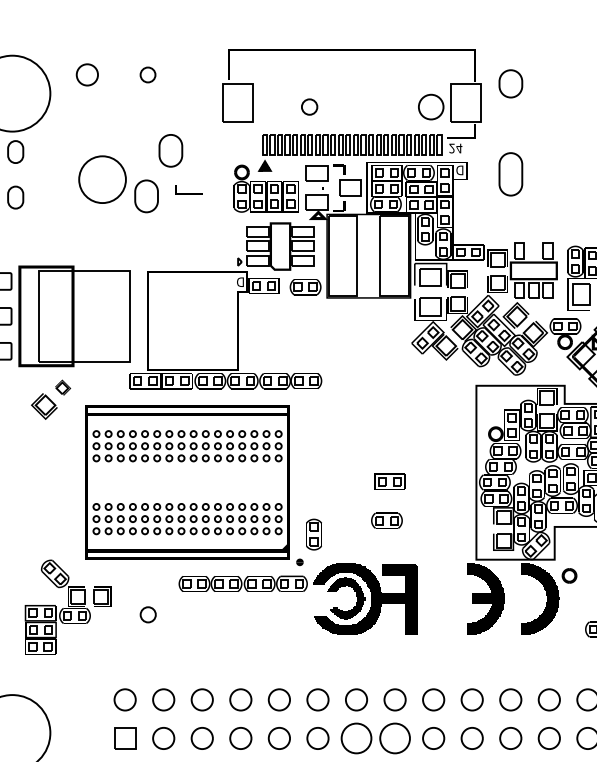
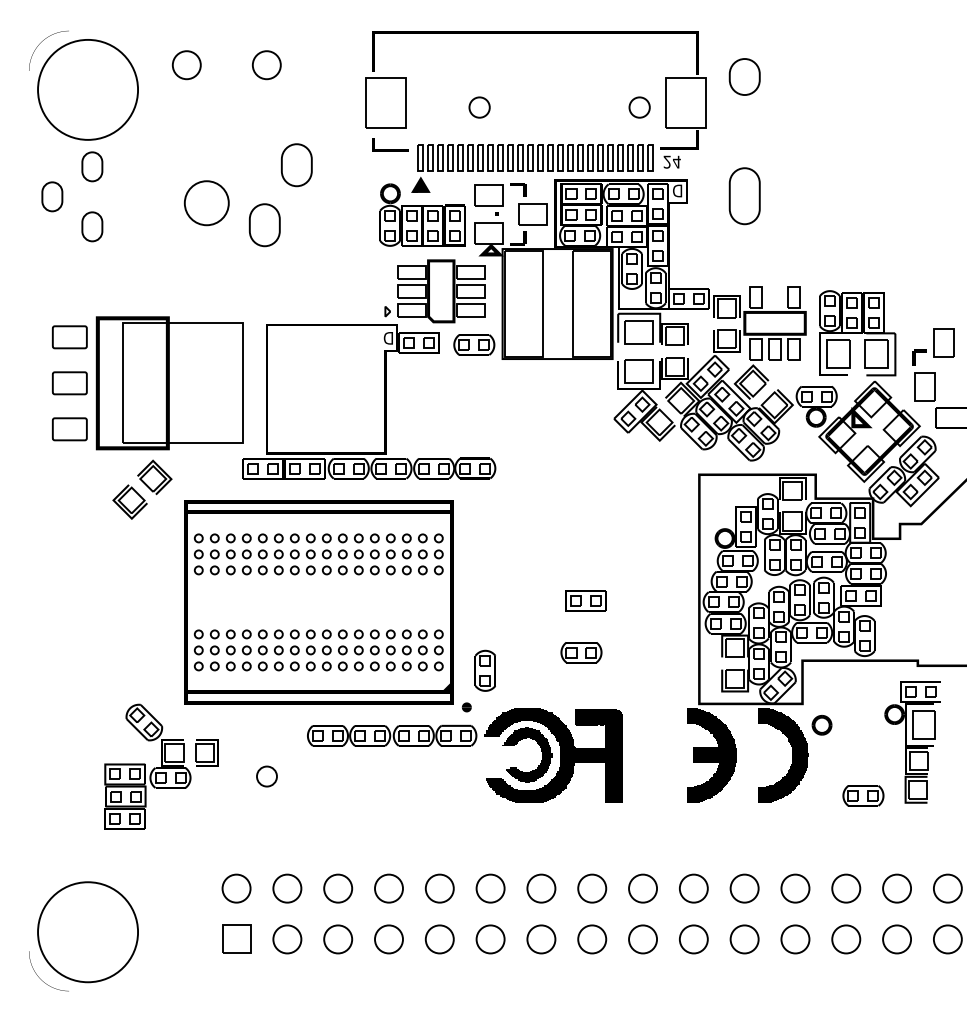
circle: (147, 75) -> (266, 65), size x1.43
circle: (430, 107) -> (639, 107), size x0.62
circle: (102, 179) -> (206, 203), size x0.71
line: (188, 193) -> (390, 149), moved
part: (62, 387) -> (154, 476), size x1.67
circle: (356, 738) -> (541, 939), size x0.71
circle: (395, 738) -> (592, 939), size x0.71

